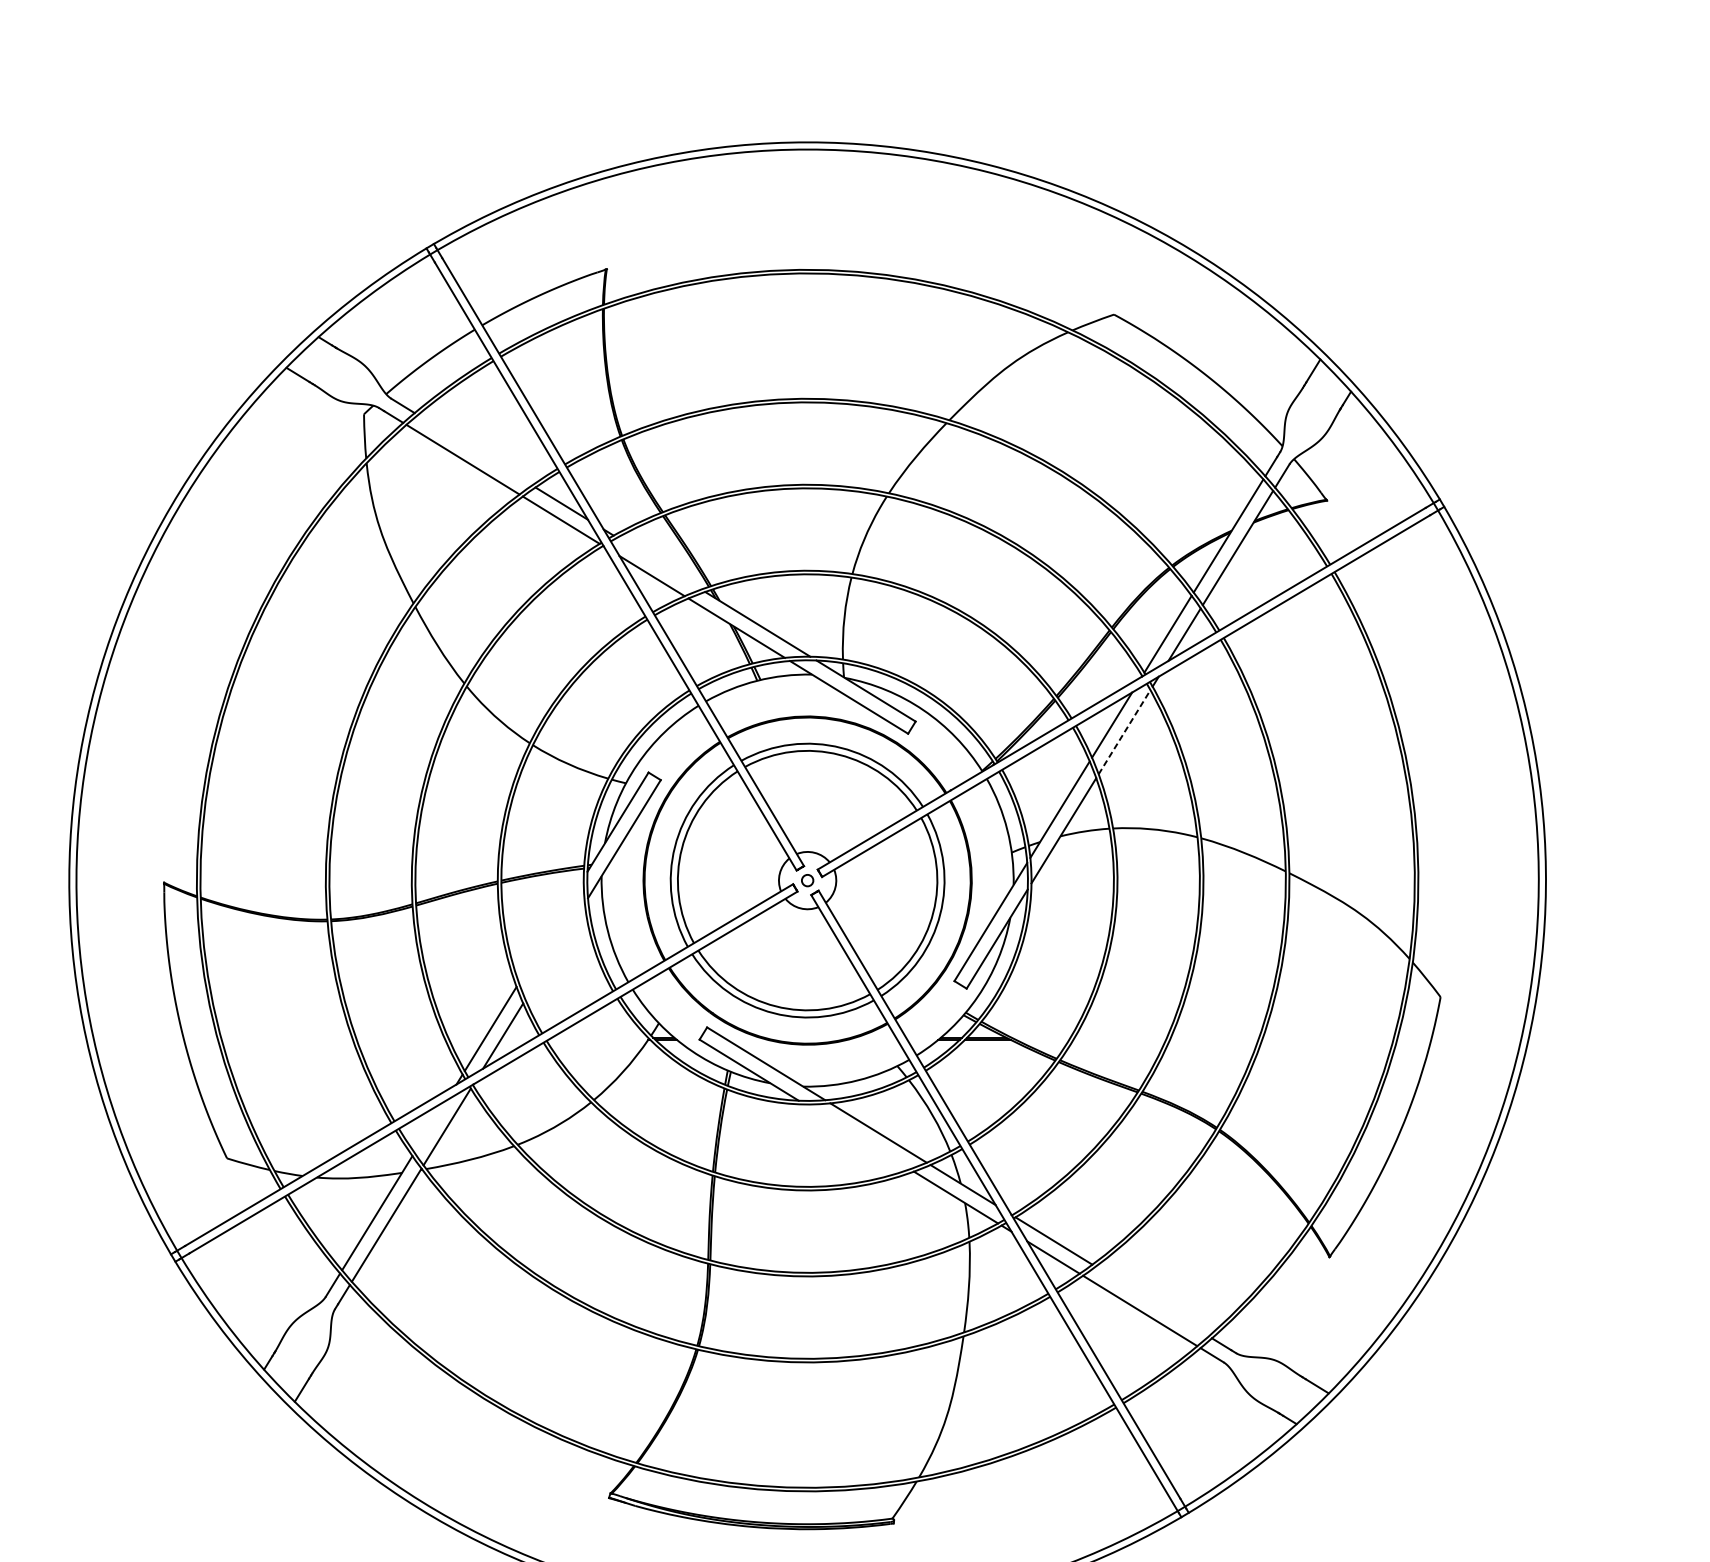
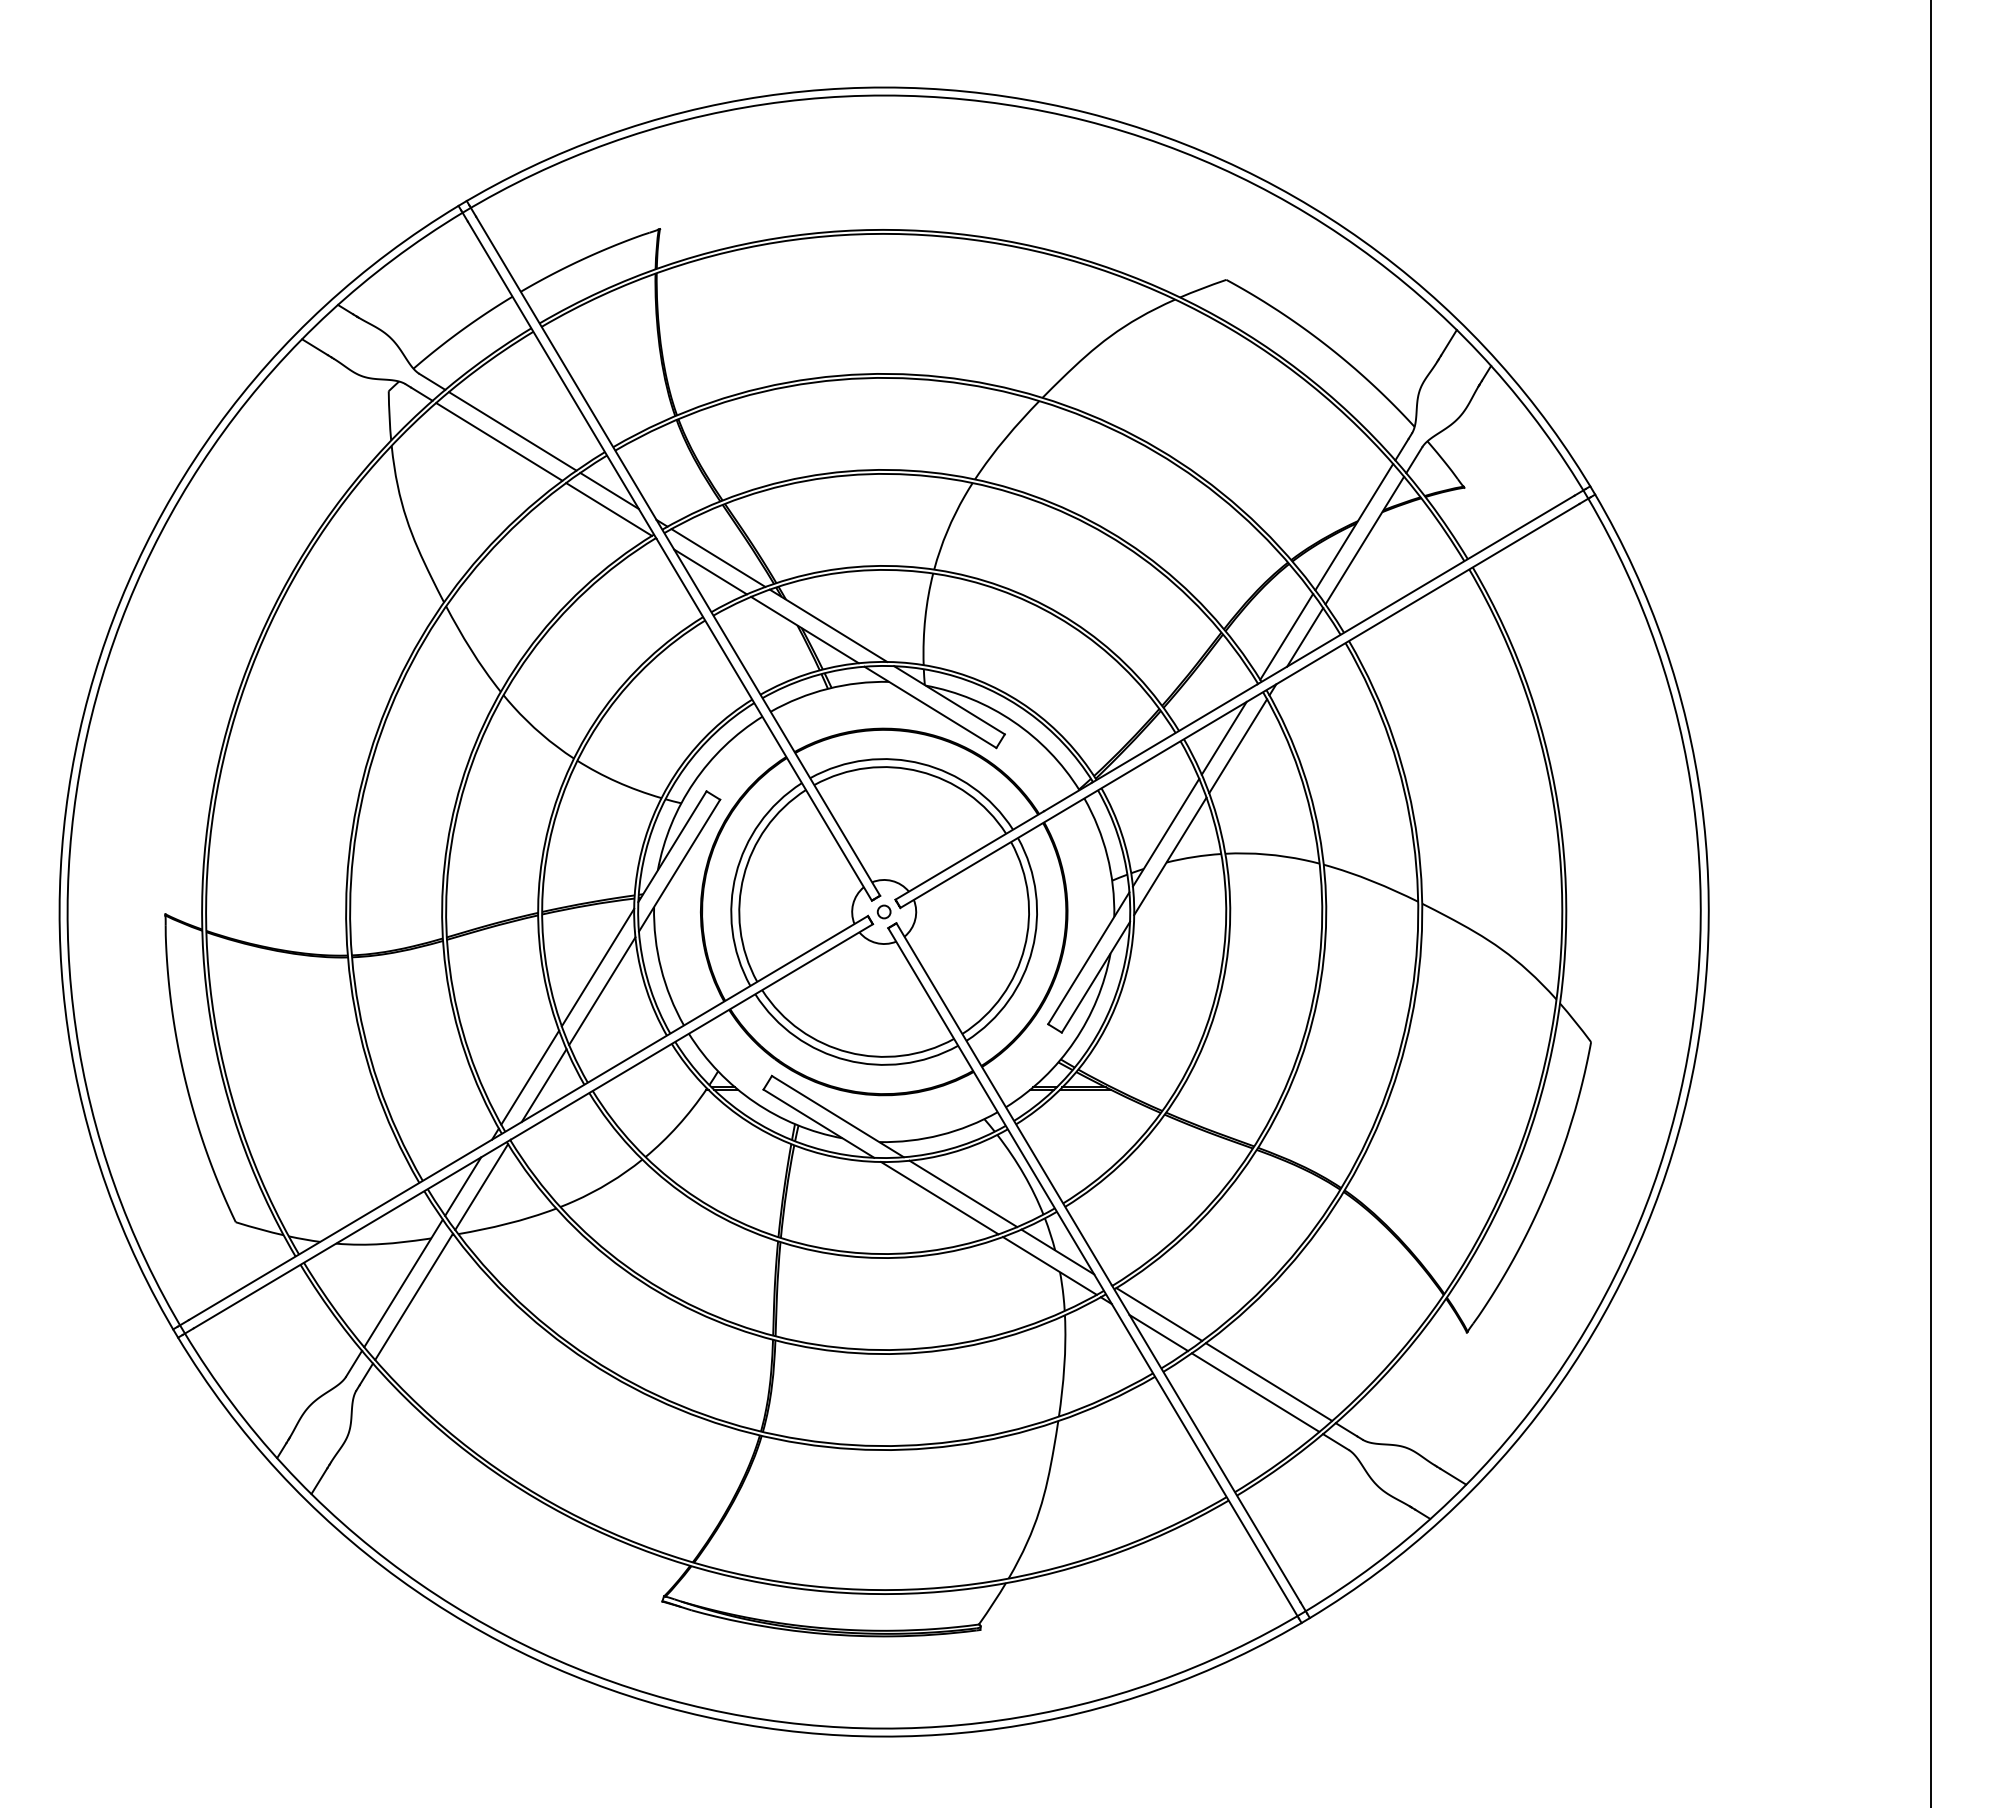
line: (474, 450) -> (512, 431), added
line: (659, 563) -> (718, 557), added
line: (1124, 731) -> (1238, 745), dashed -> solid
line: (550, 930) -> (597, 967), added
line: (555, 951) -> (602, 991), added
line: (430, 1126) -> (463, 1186), added
line: (857, 1136) -> (939, 1197), added
line: (1151, 1301) -> (1268, 1381), added

